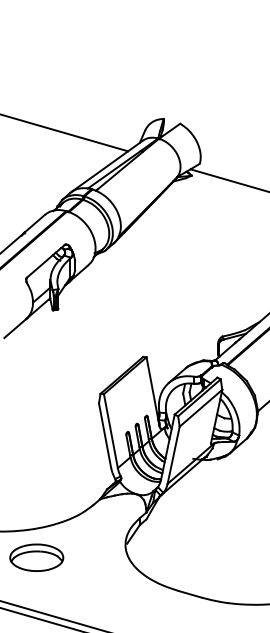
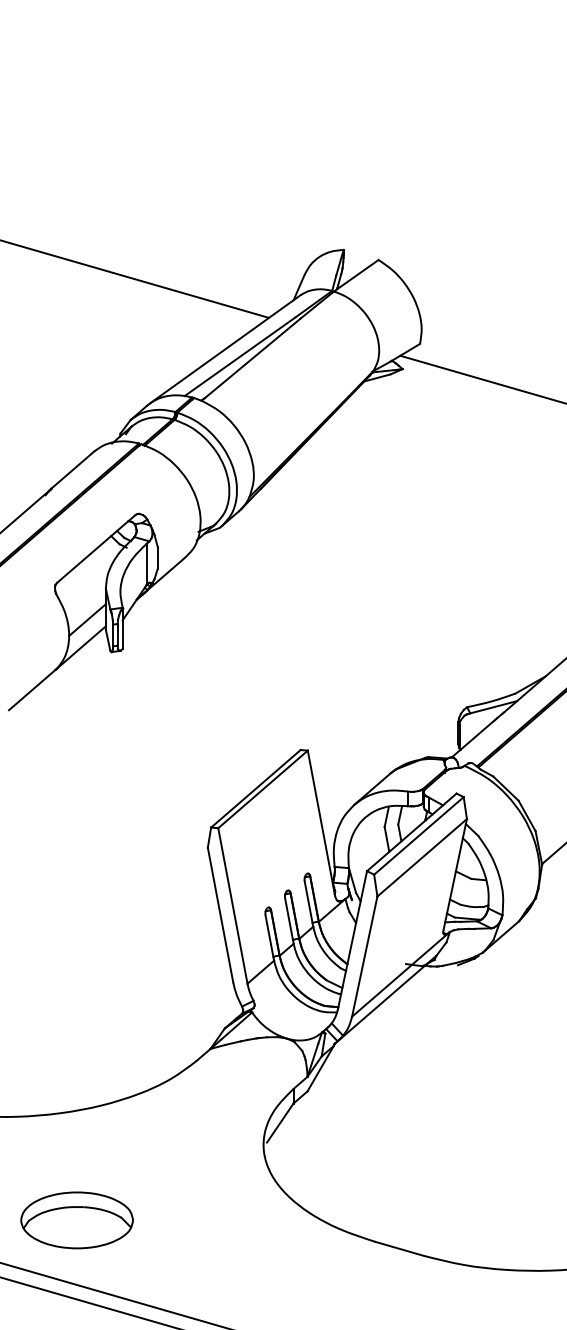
part: (36, 557) -> (76, 1219), moved

